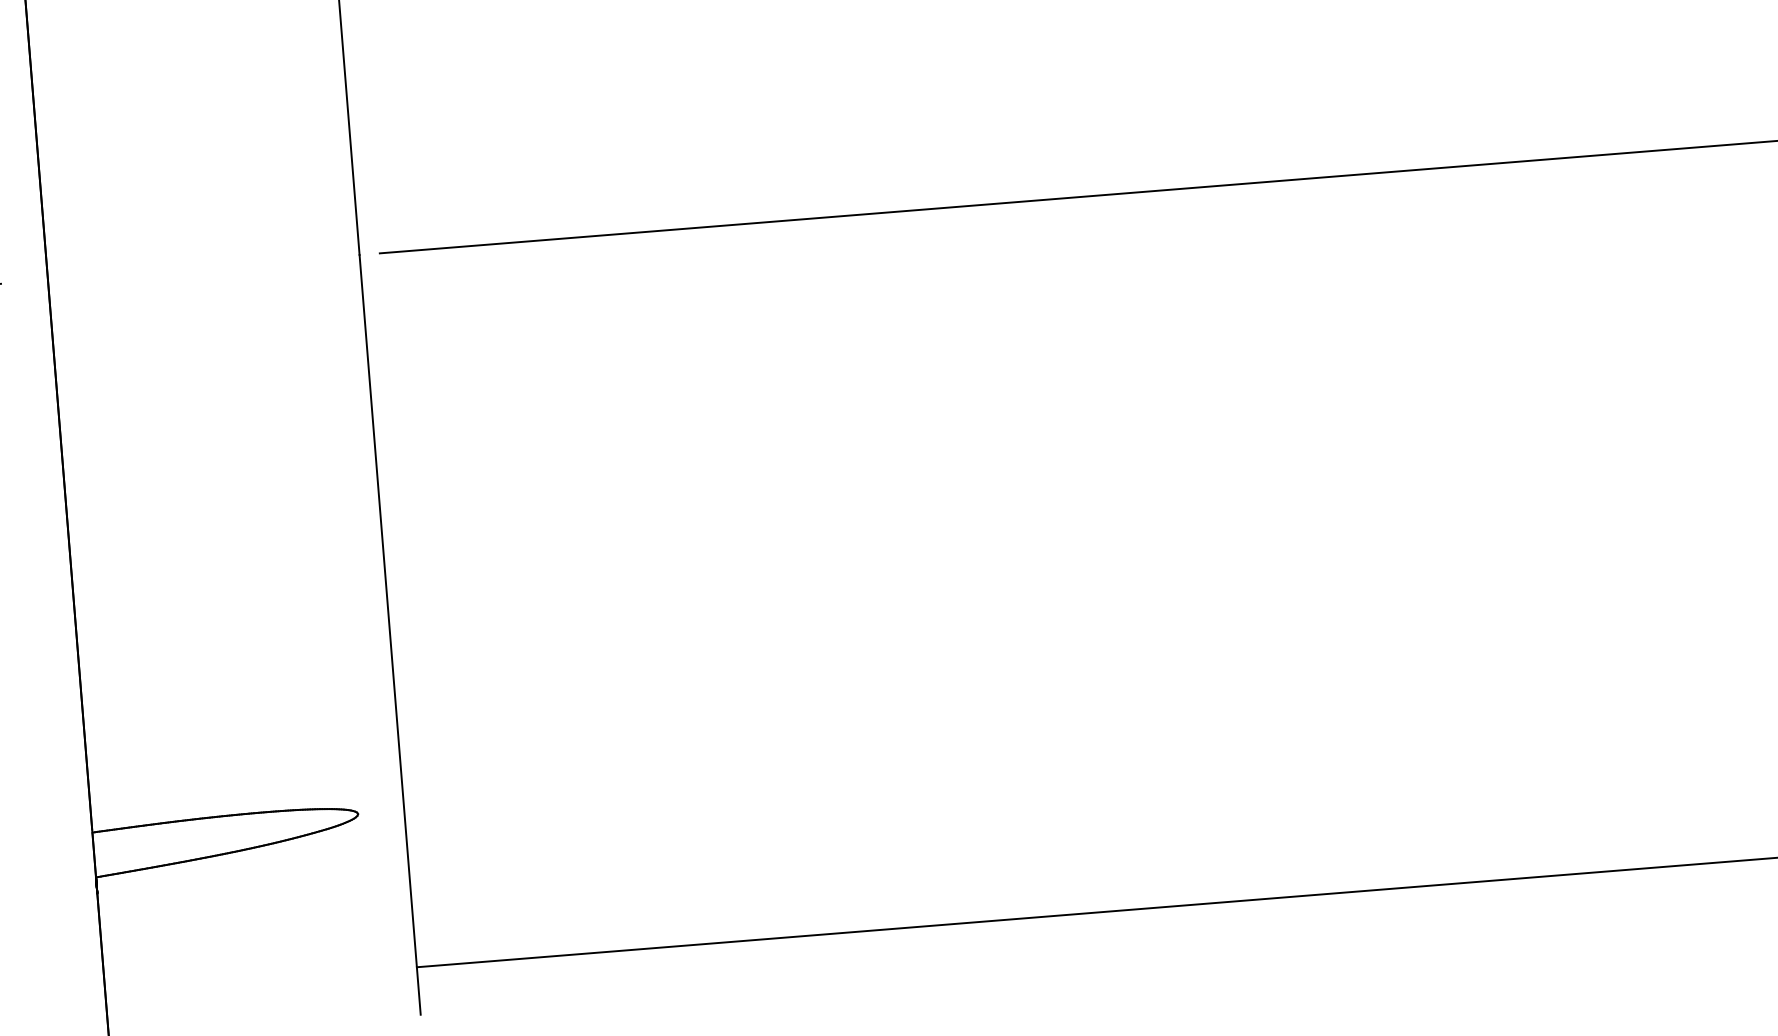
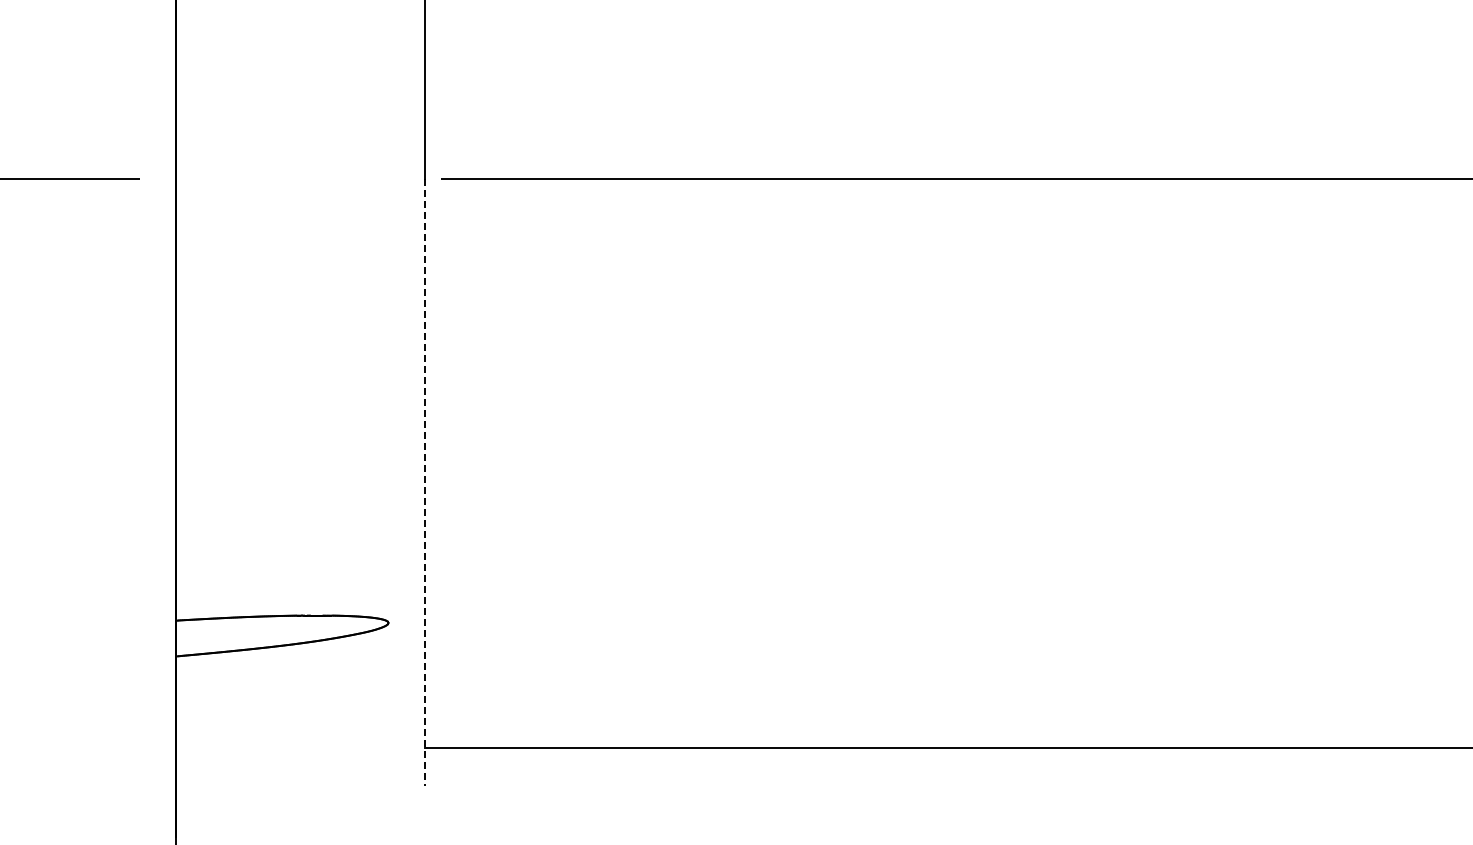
line: (390, 635) -> (425, 483), solid -> dashed

